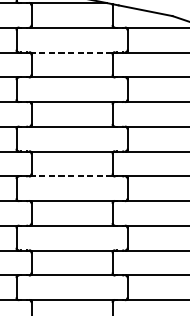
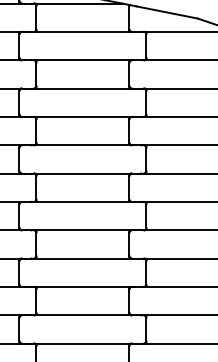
line: (71, 52) -> (82, 60), dashed -> solid
line: (71, 175) -> (82, 201), dashed -> solid

